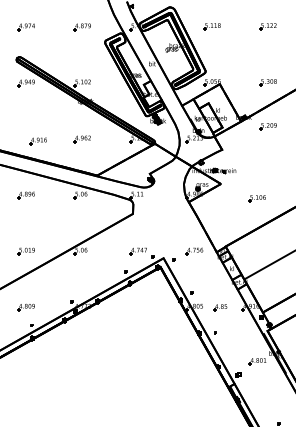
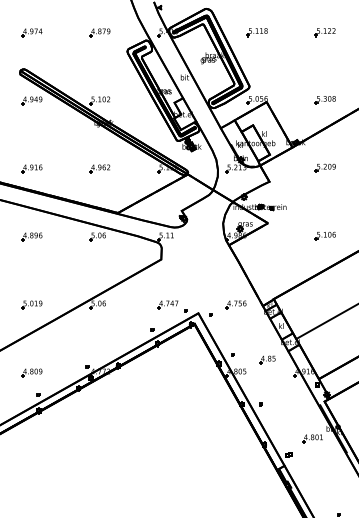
part: (267, 126) -> (324, 168), moved
part: (37, 141) -> (30, 169), moved
part: (256, 198) -> (324, 235), moved
part: (220, 307) -> (267, 359), moved

